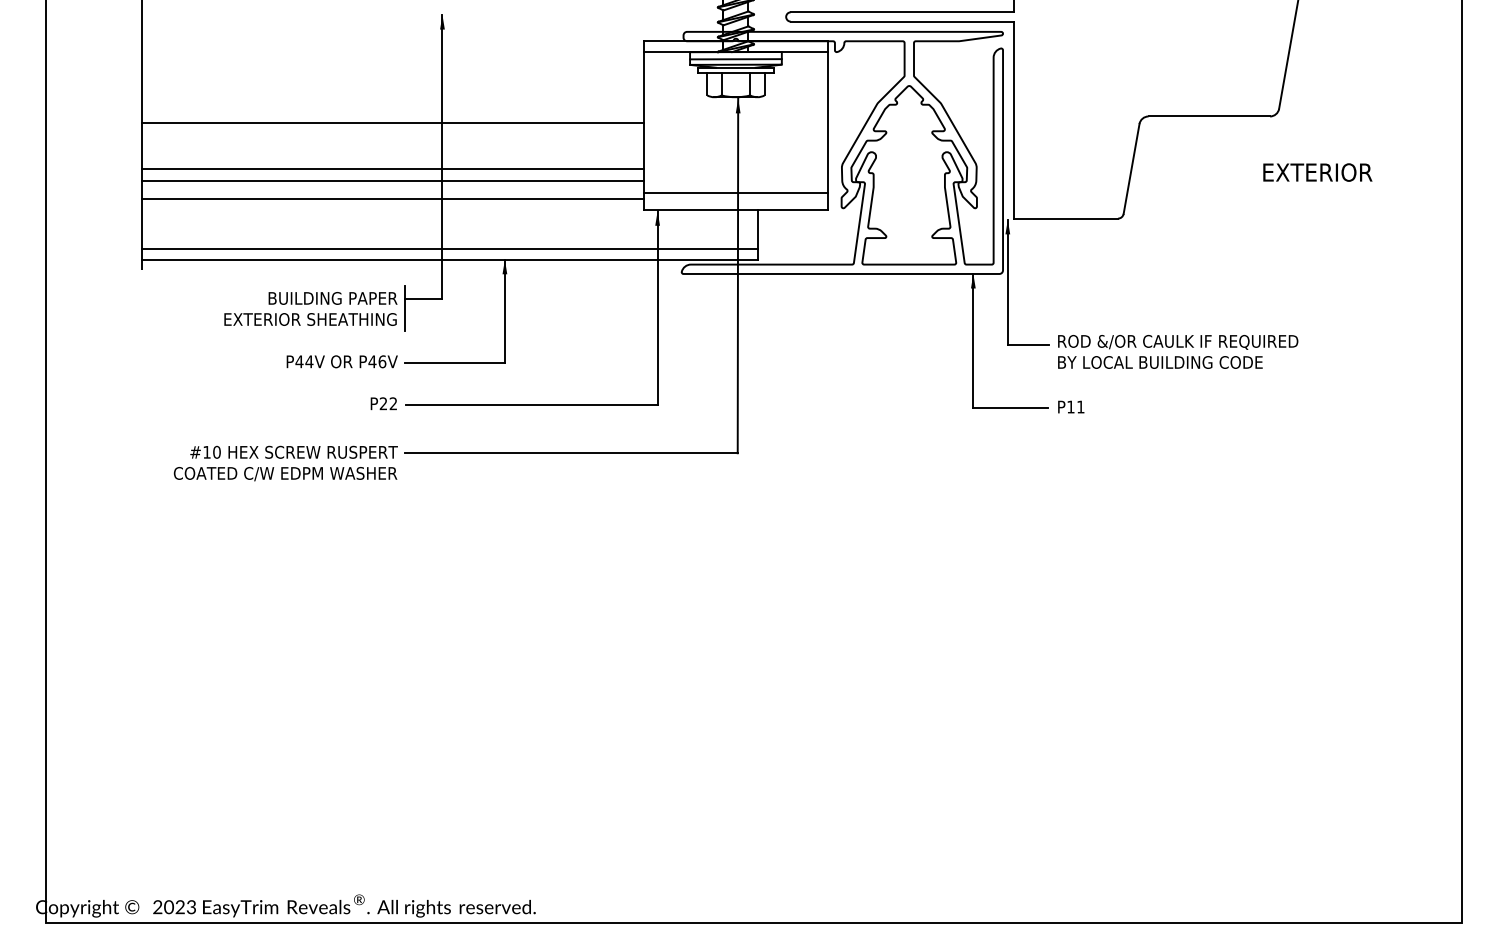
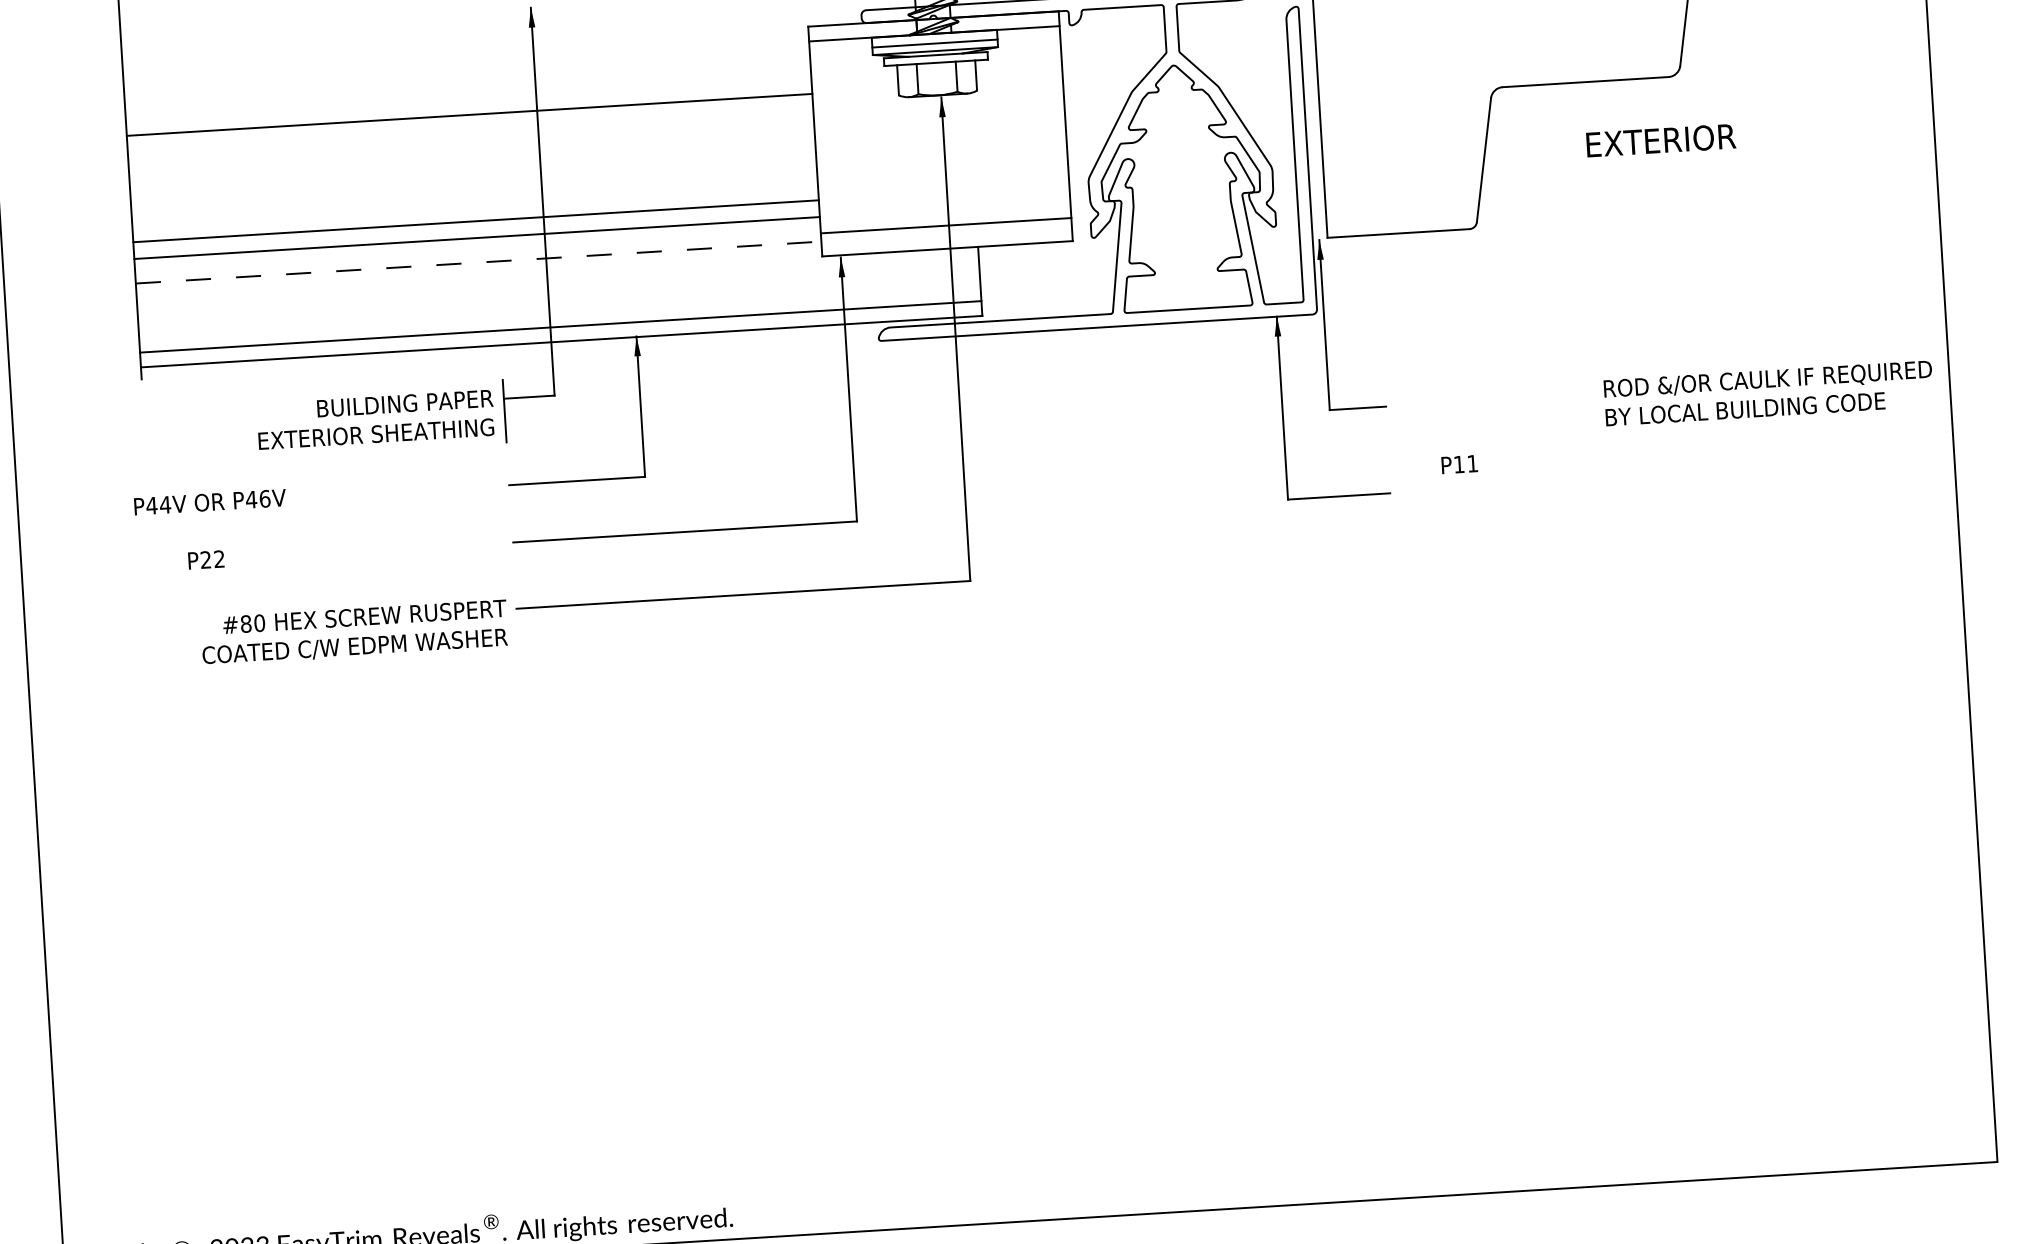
line: (392, 122) -> (468, 114), moved
text: (1317, 172) -> (1660, 140), moved
line: (393, 198) -> (479, 262), solid -> dashed
text: (1178, 351) -> (1769, 392), moved
text: (341, 361) -> (209, 501), moved
text: (383, 403) -> (205, 559), moved
text: (1071, 406) -> (1459, 463), moved
text: (206, 451) -> (245, 622), #10 -> #80

